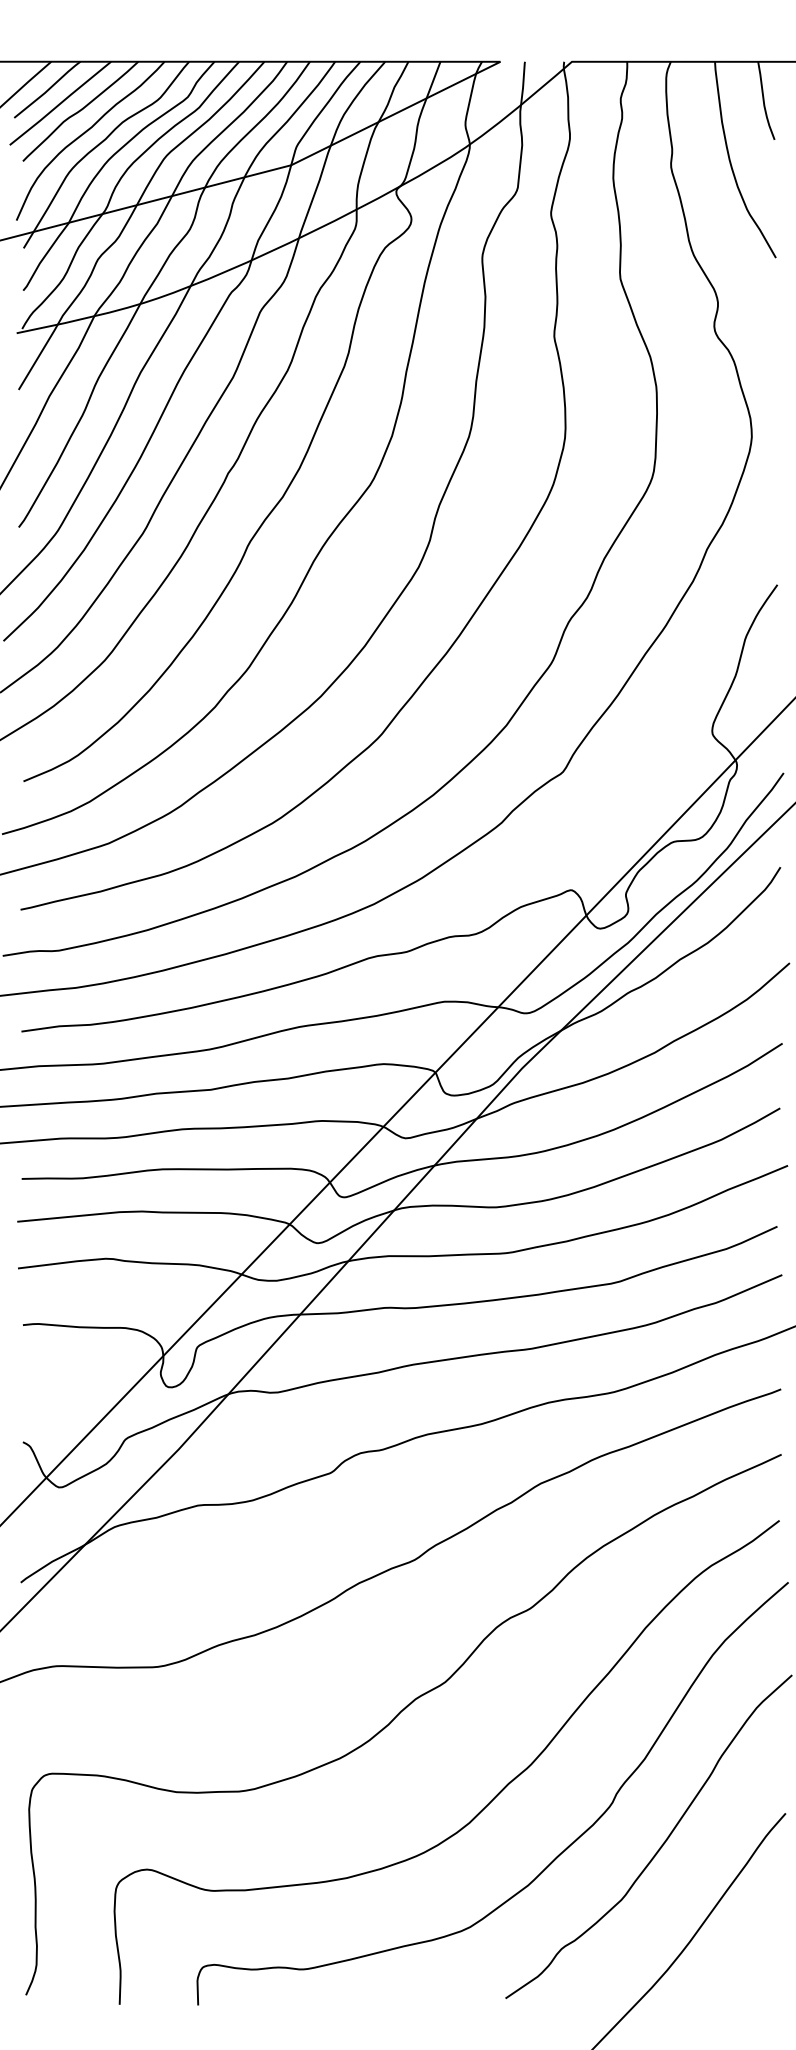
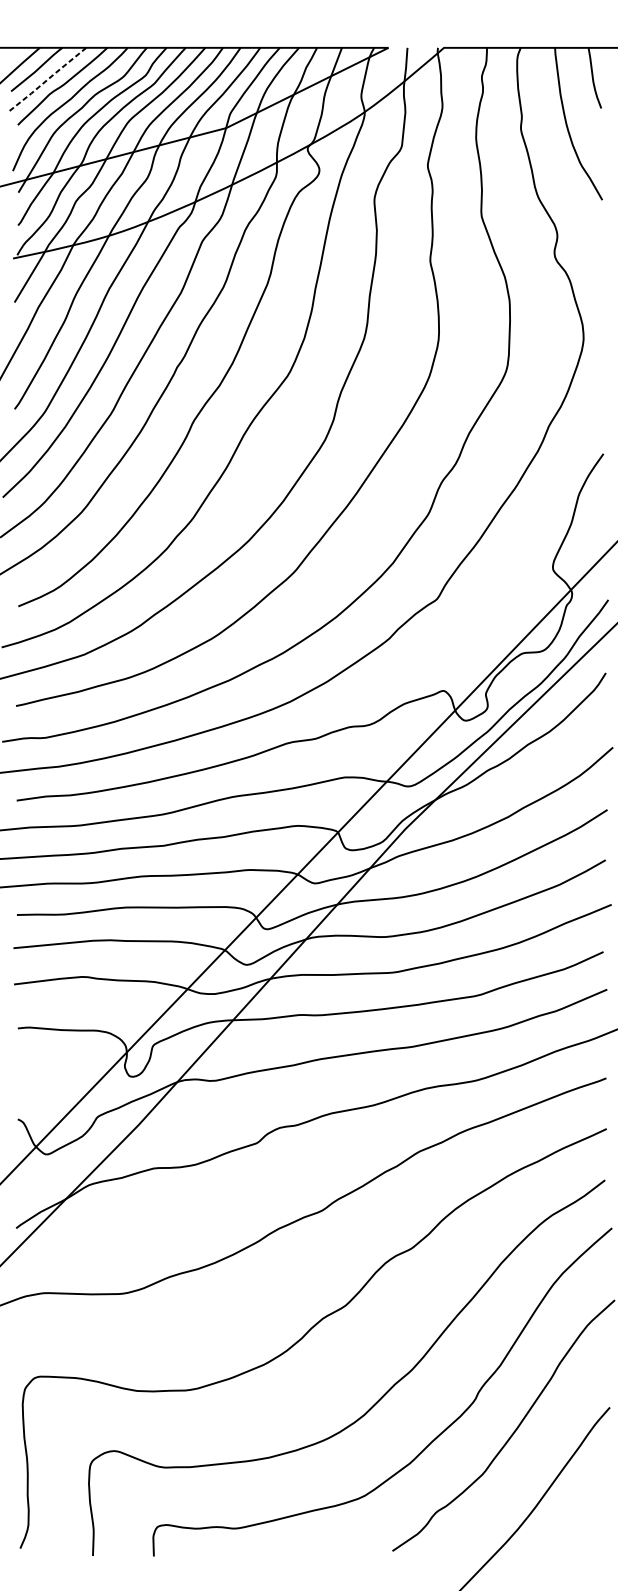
line: (60, 103) -> (47, 80), solid -> dashed

